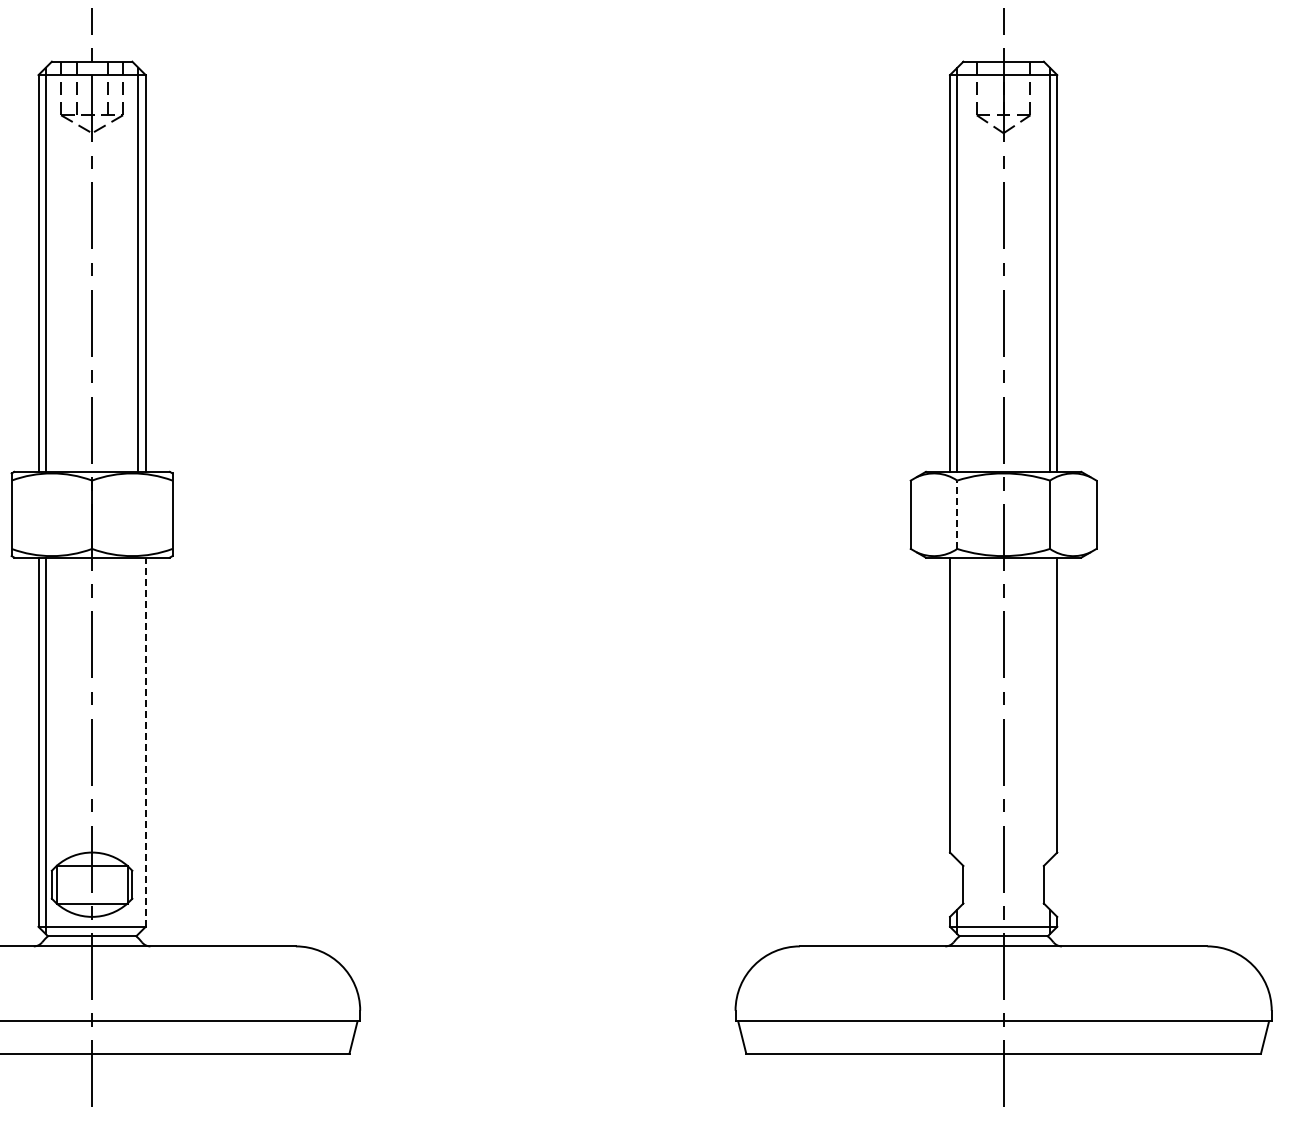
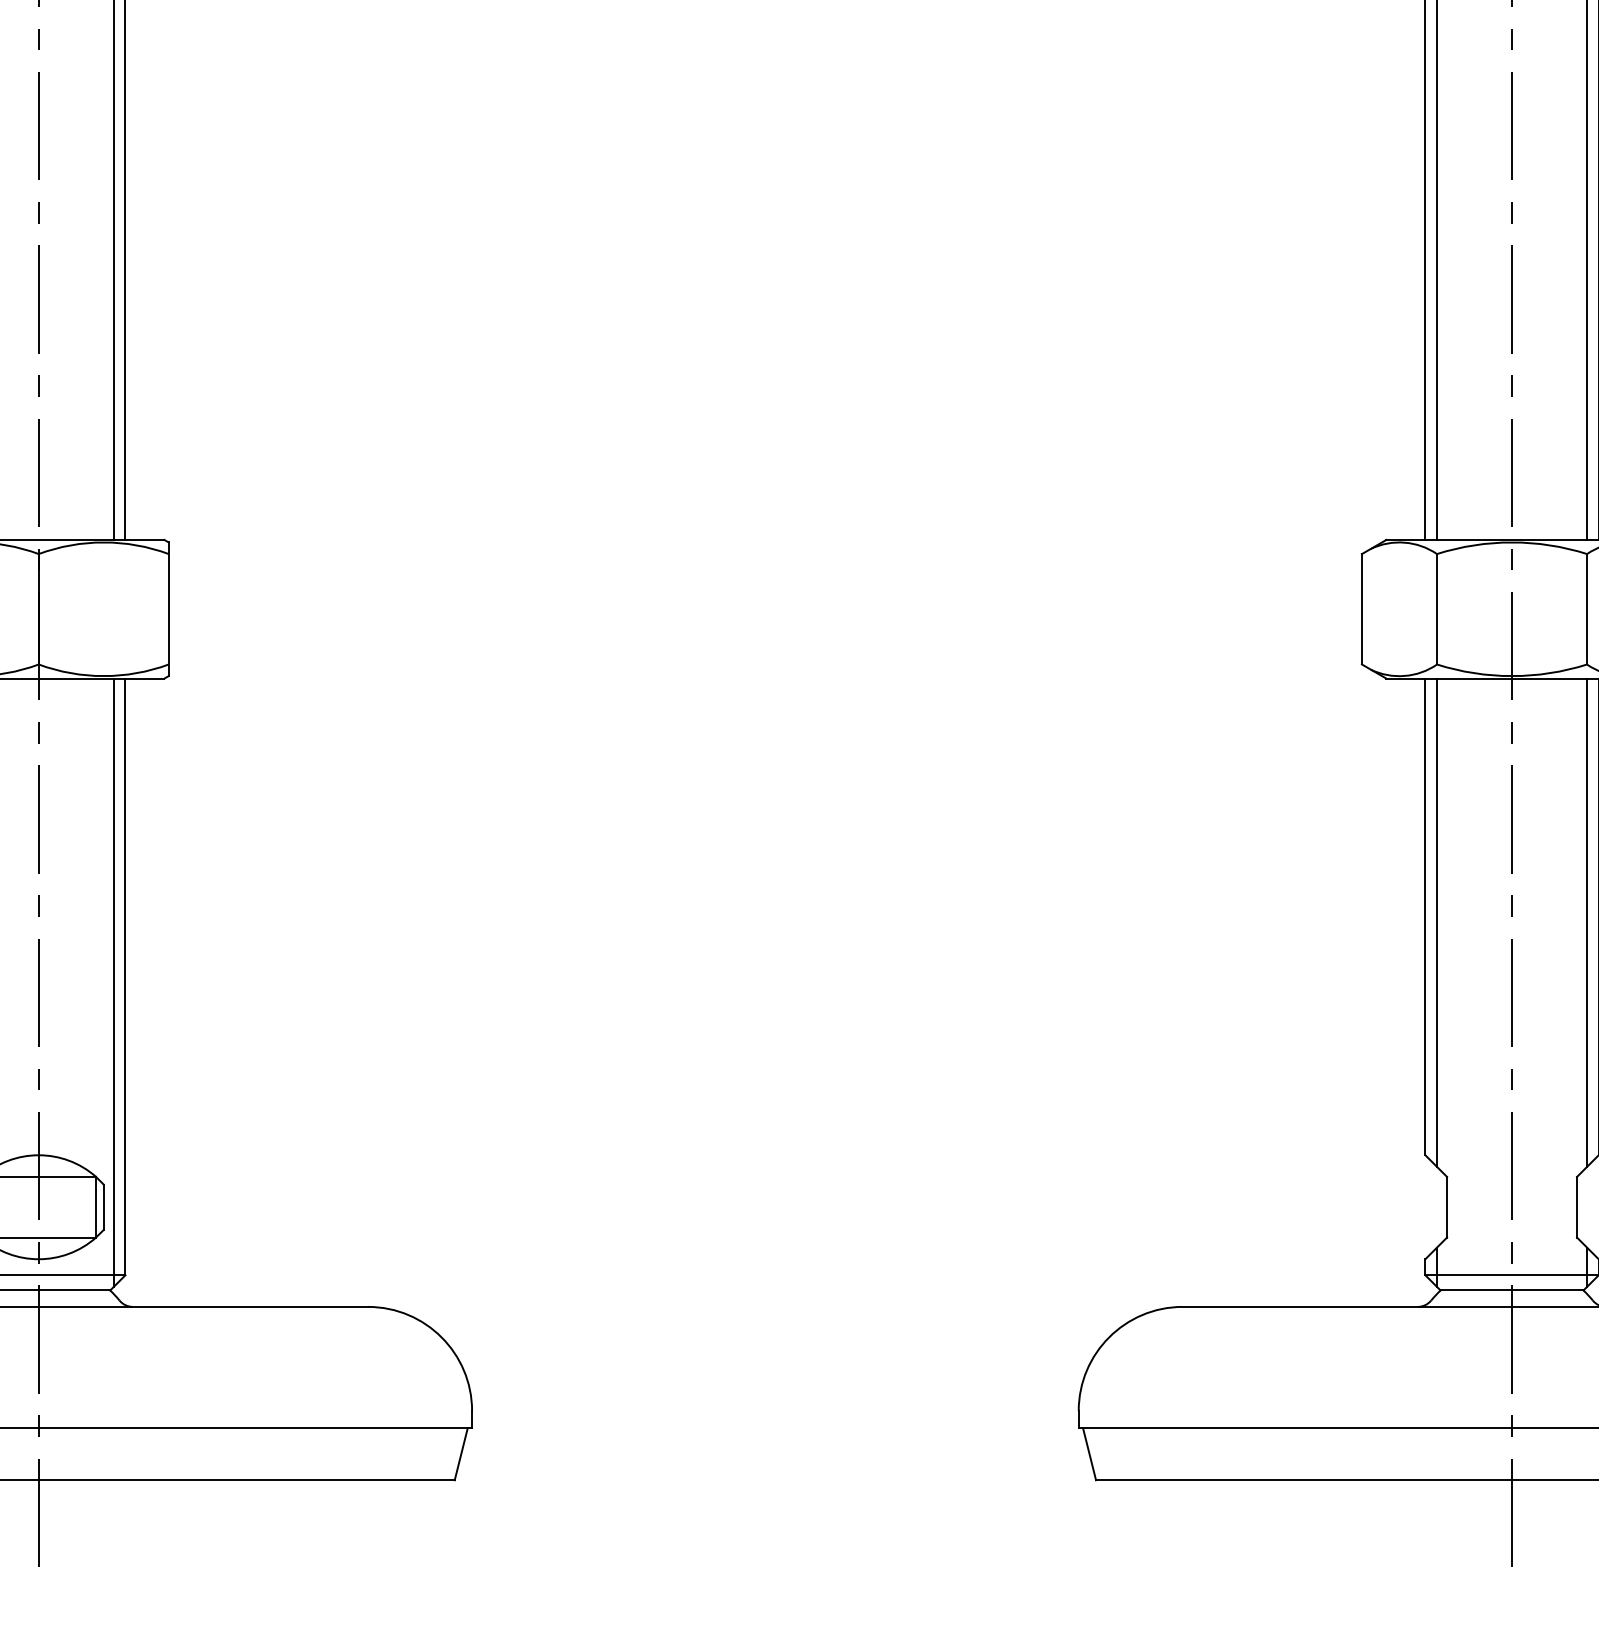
line: (957, 514) -> (1437, 608), dashed -> solid
line: (957, 708) -> (1437, 922), added
line: (1049, 708) -> (1586, 922), added
line: (145, 742) -> (125, 977), dashed -> solid
line: (138, 745) -> (113, 982), added

